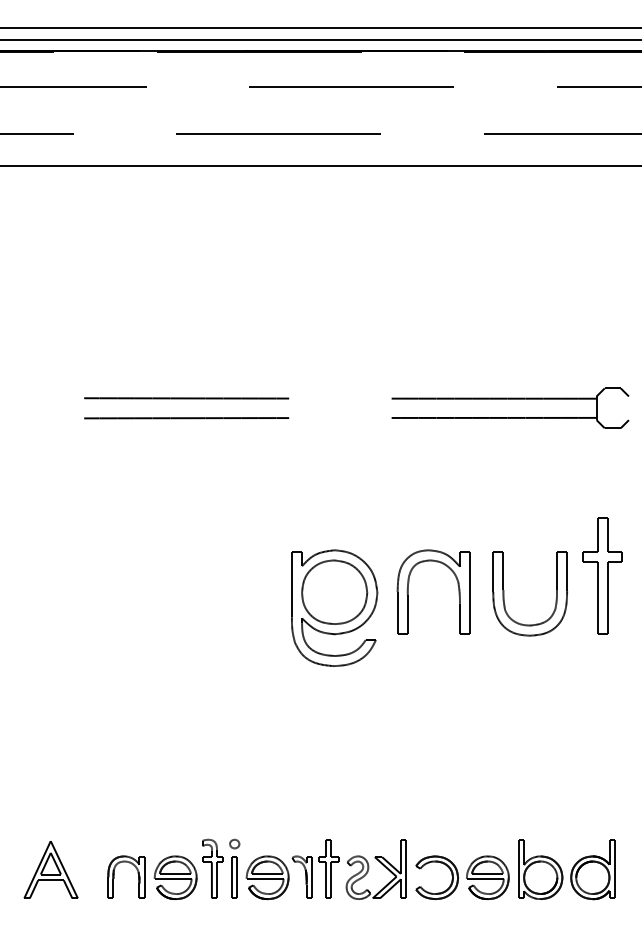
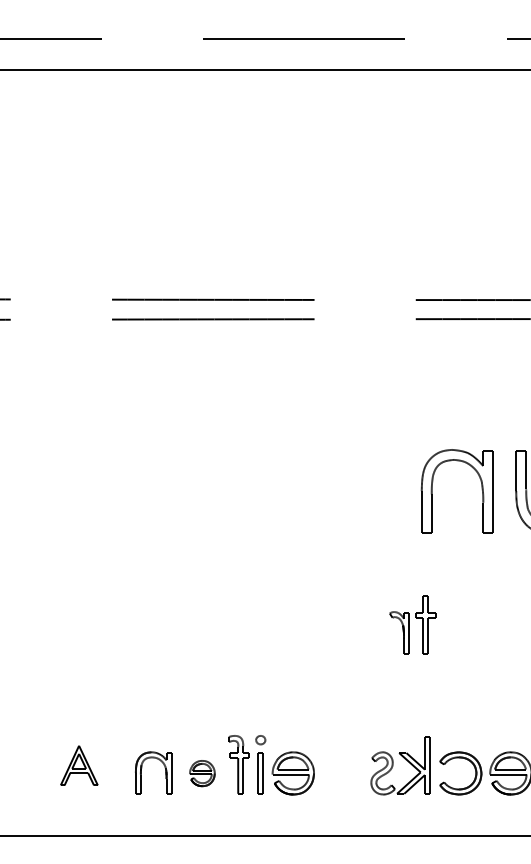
part: (334, 607) -> (359, 506), removed
part: (315, 868) -> (412, 623), moved
part: (50, 869) -> (78, 765), size x0.7
part: (175, 877) -> (202, 773), size x0.6

